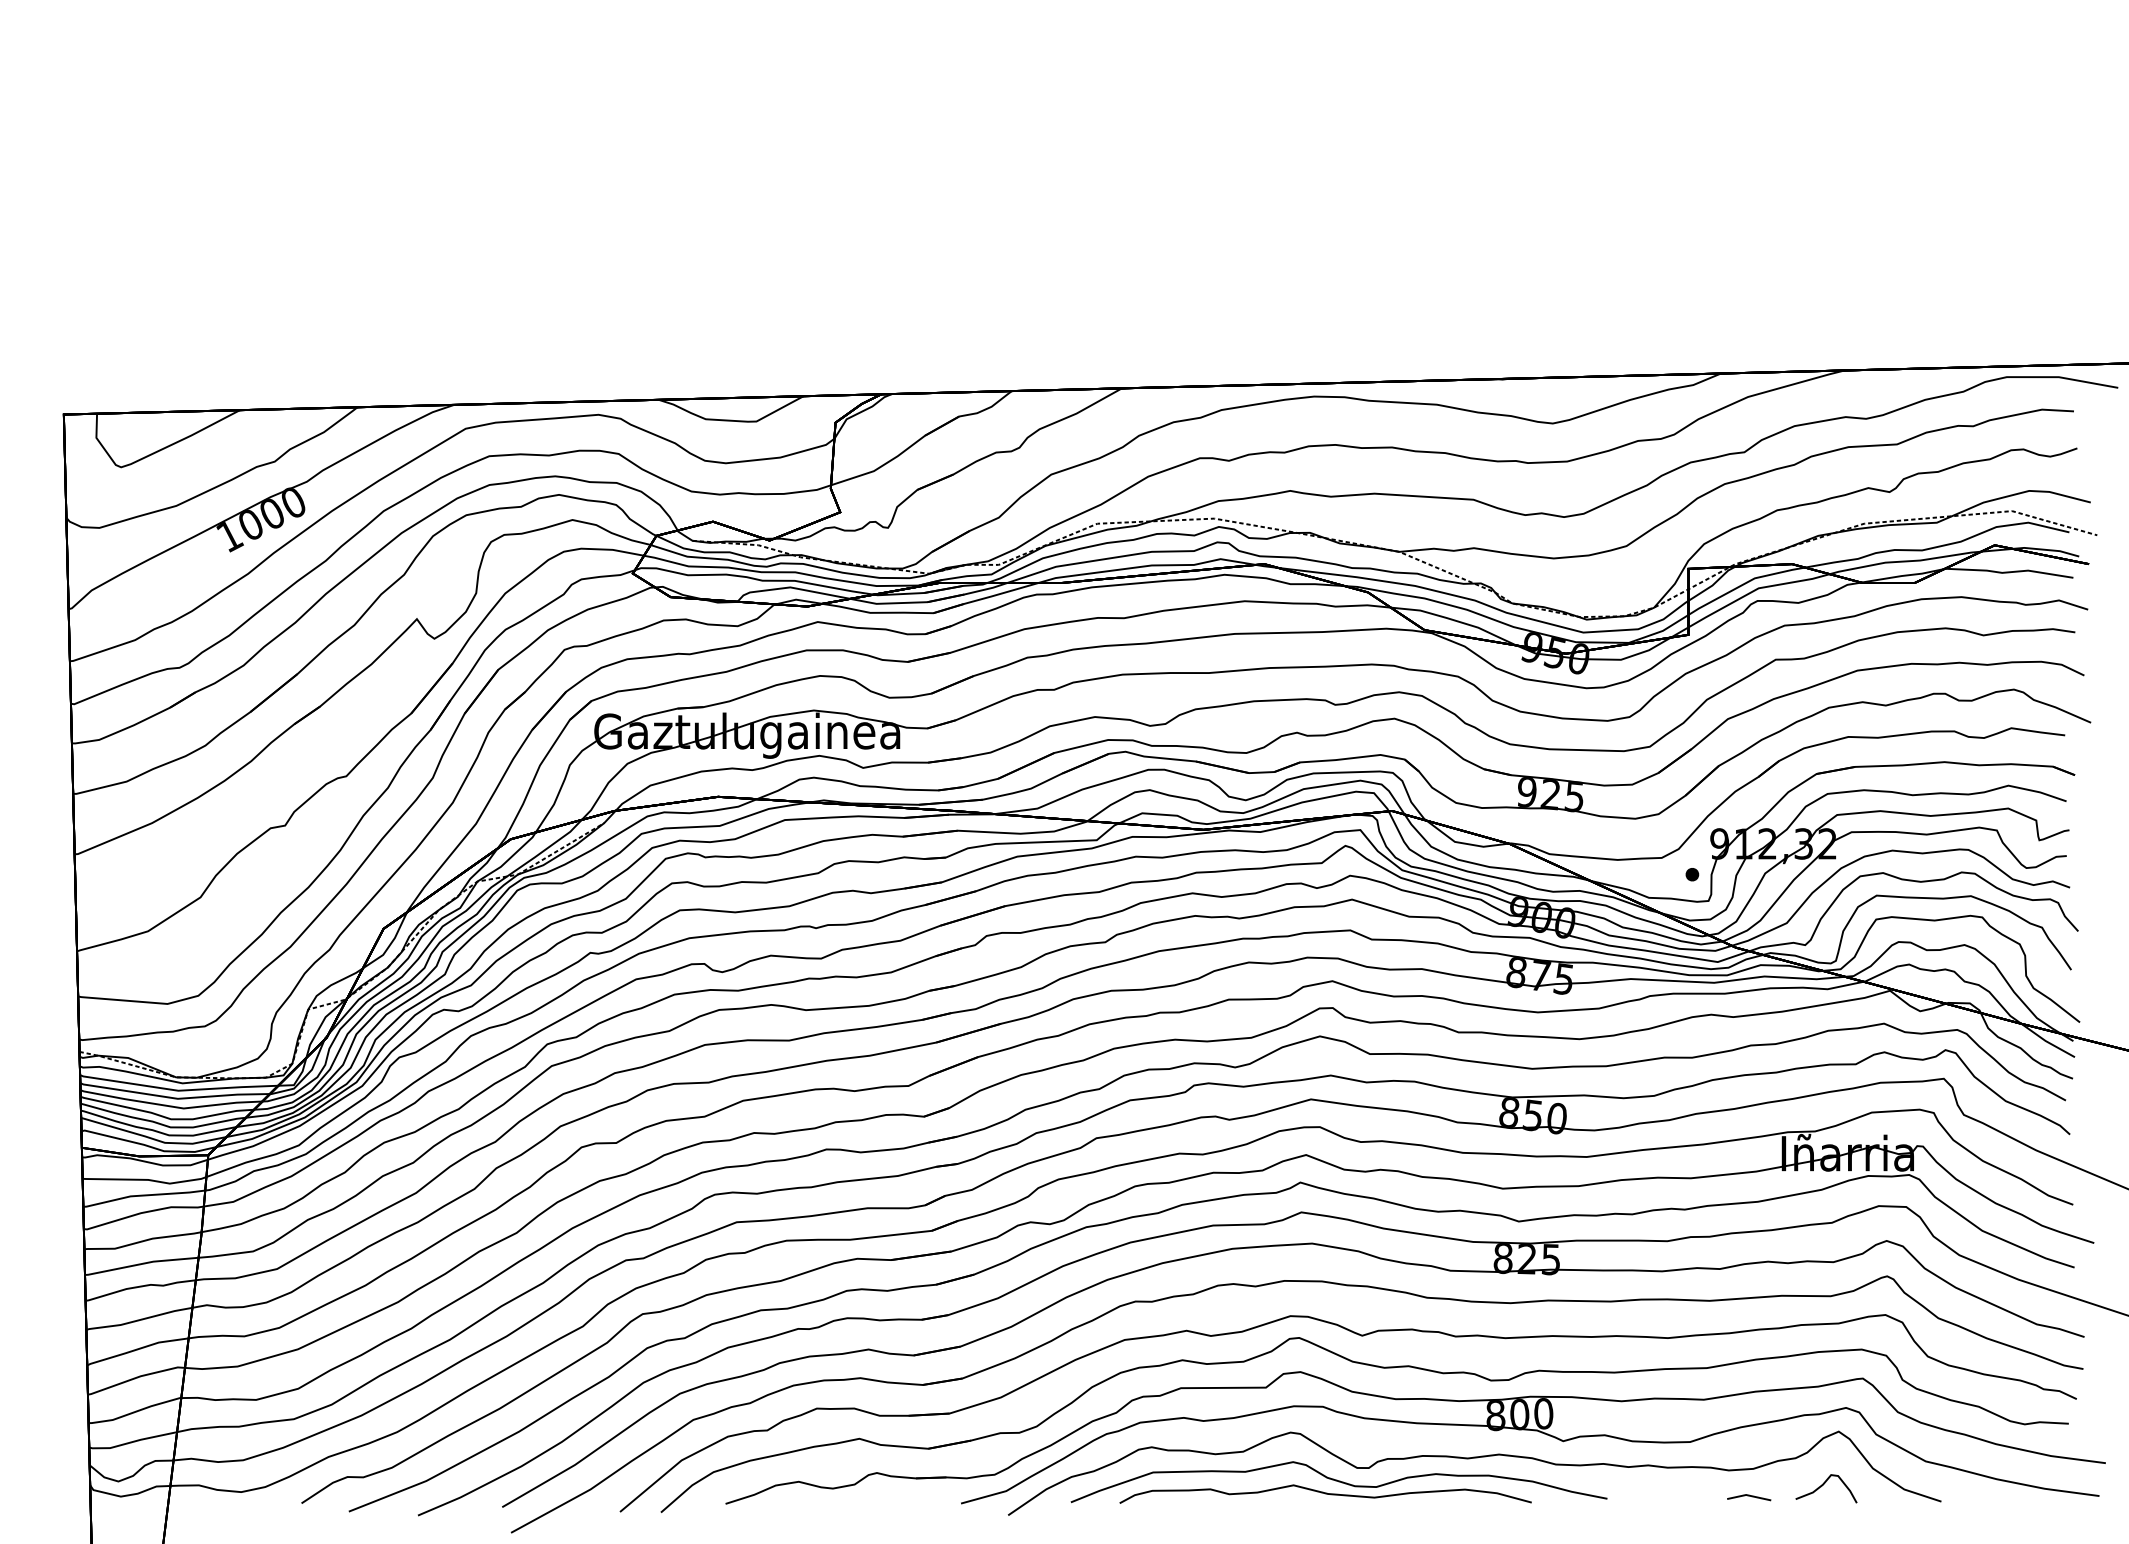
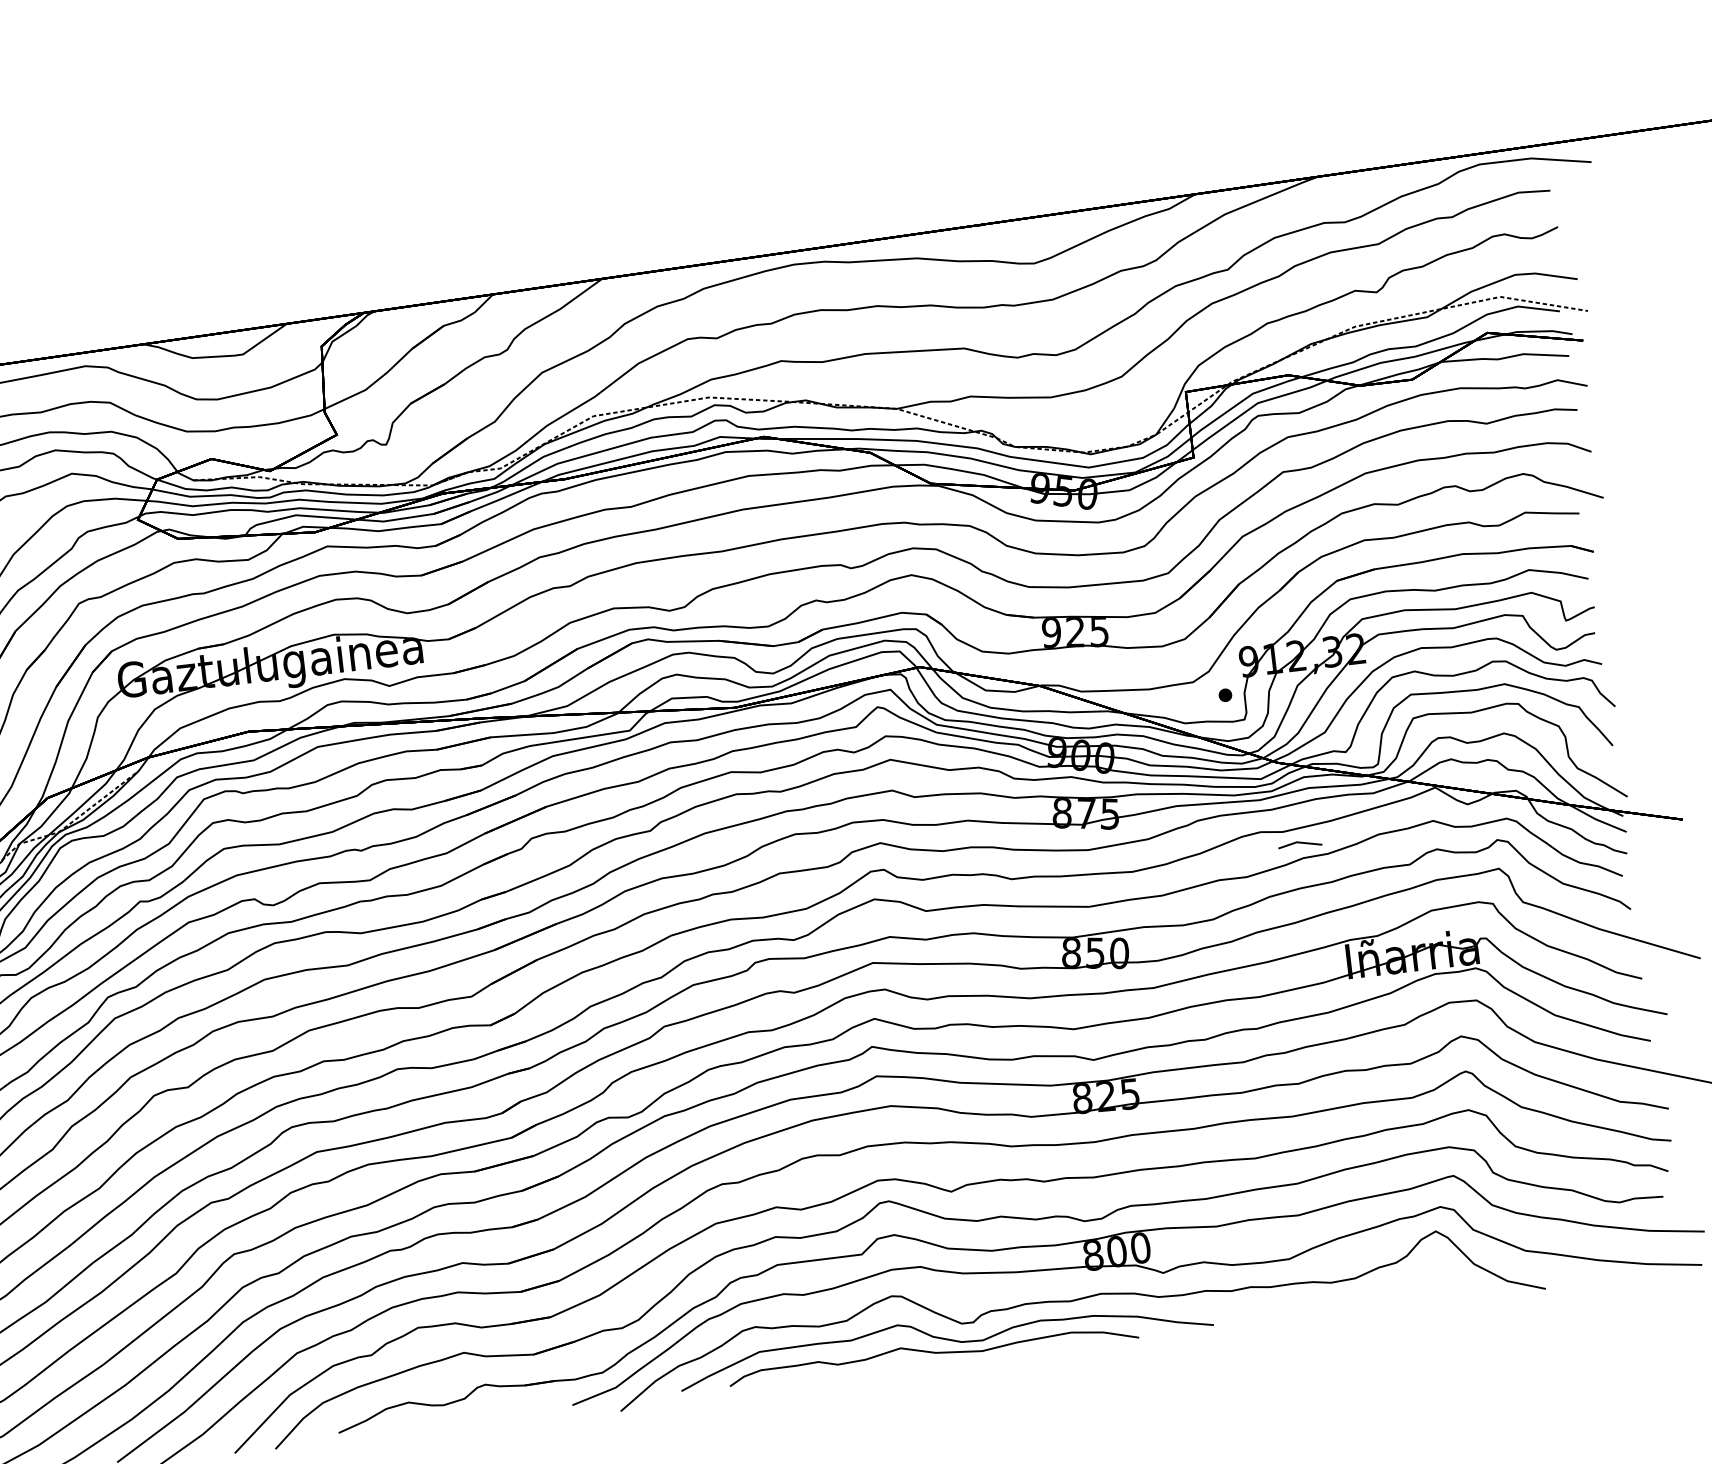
curve: (1823, 1485) -> (1426, 1286), removed
line: (1749, 1496) -> (1300, 843), moved

